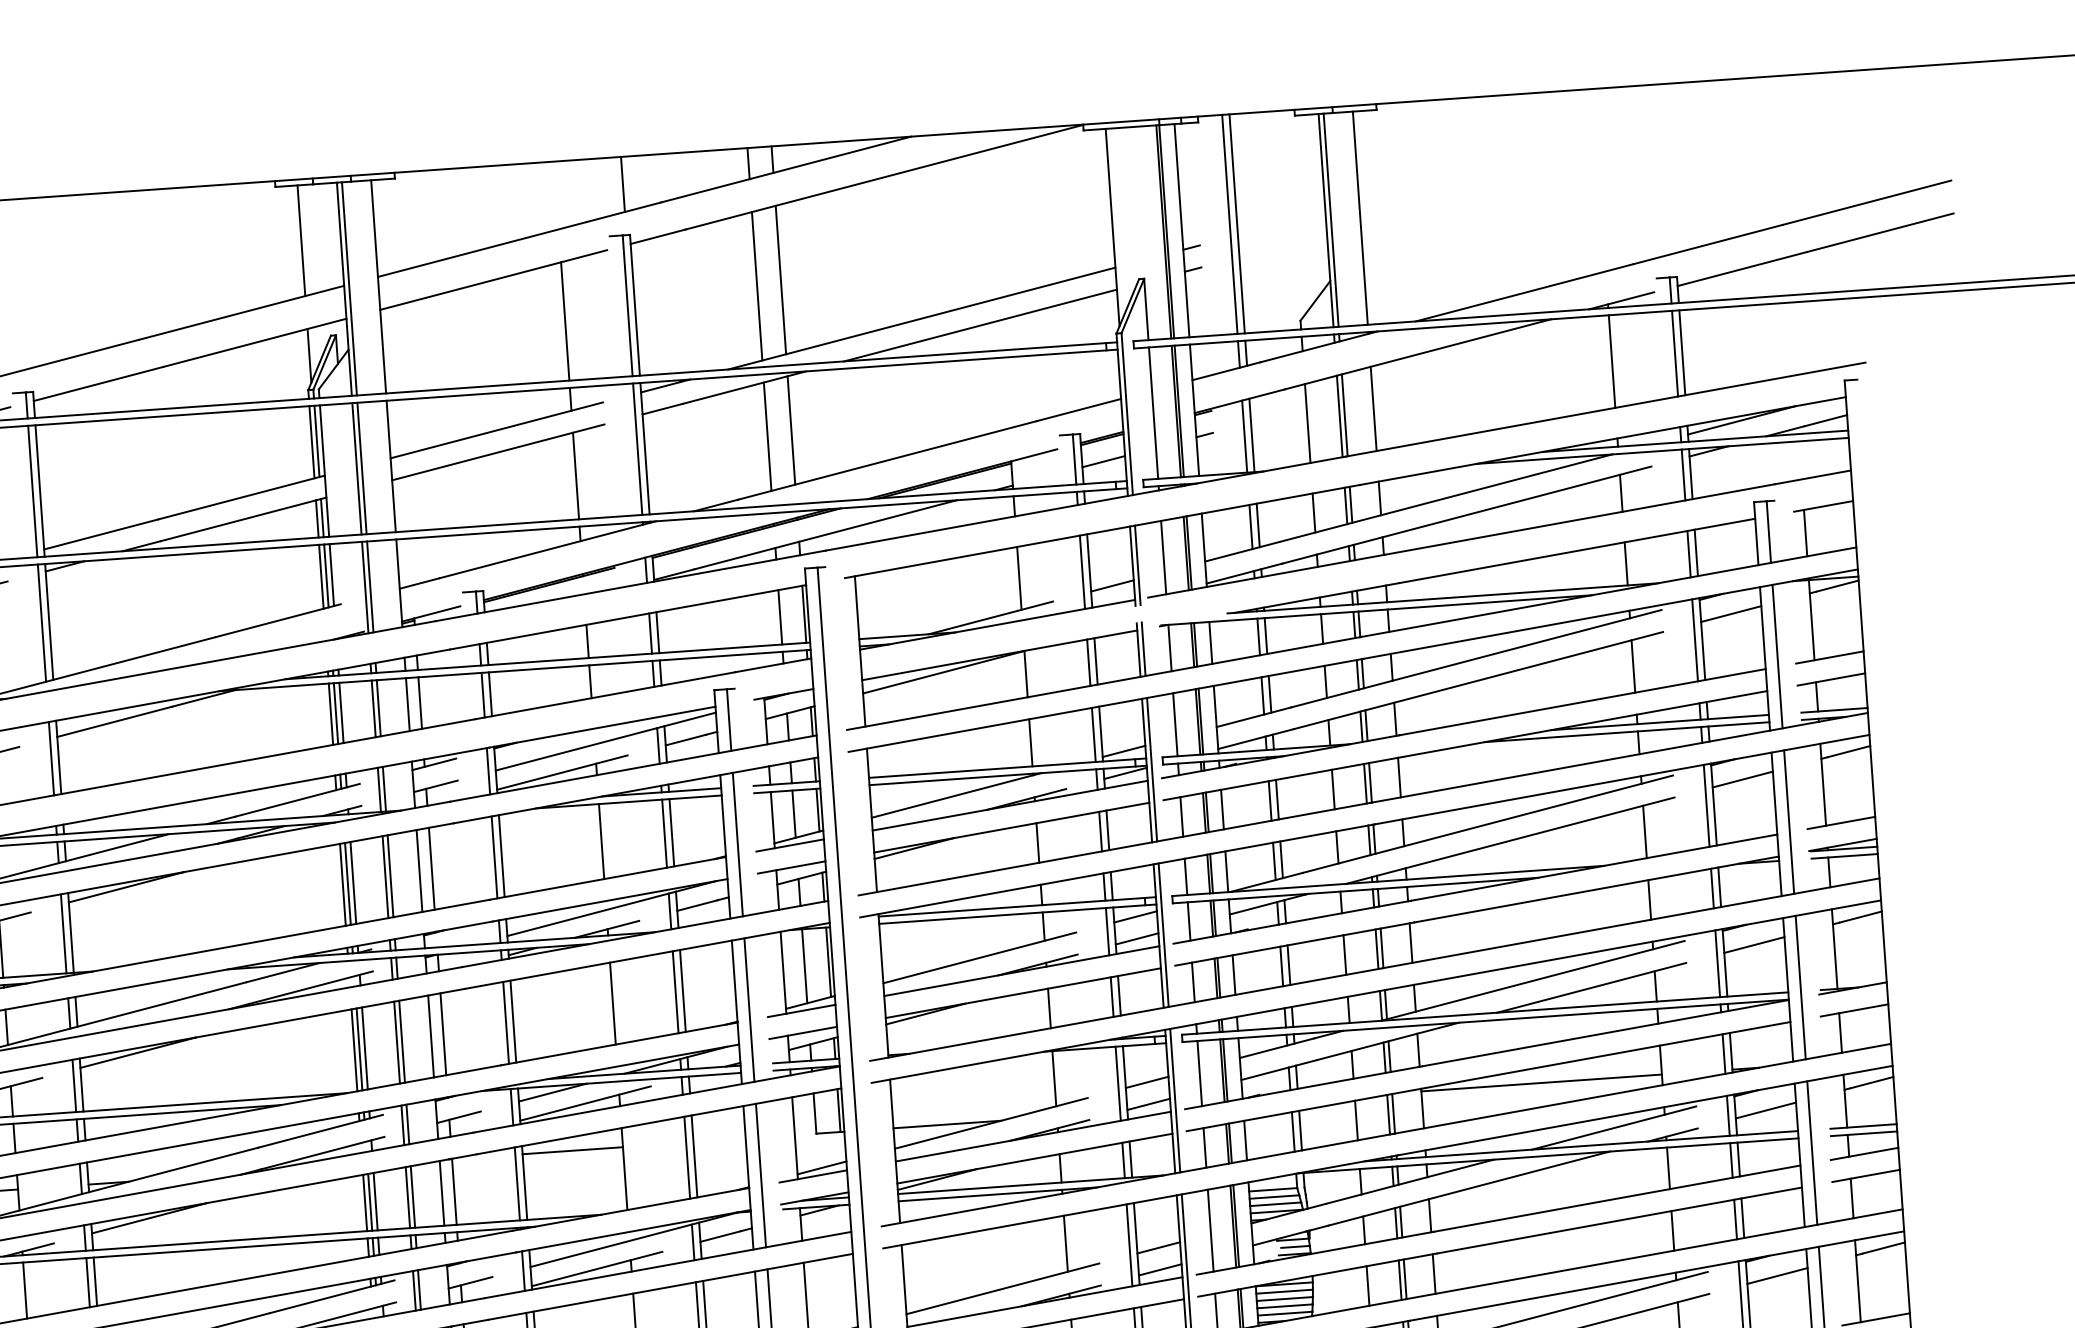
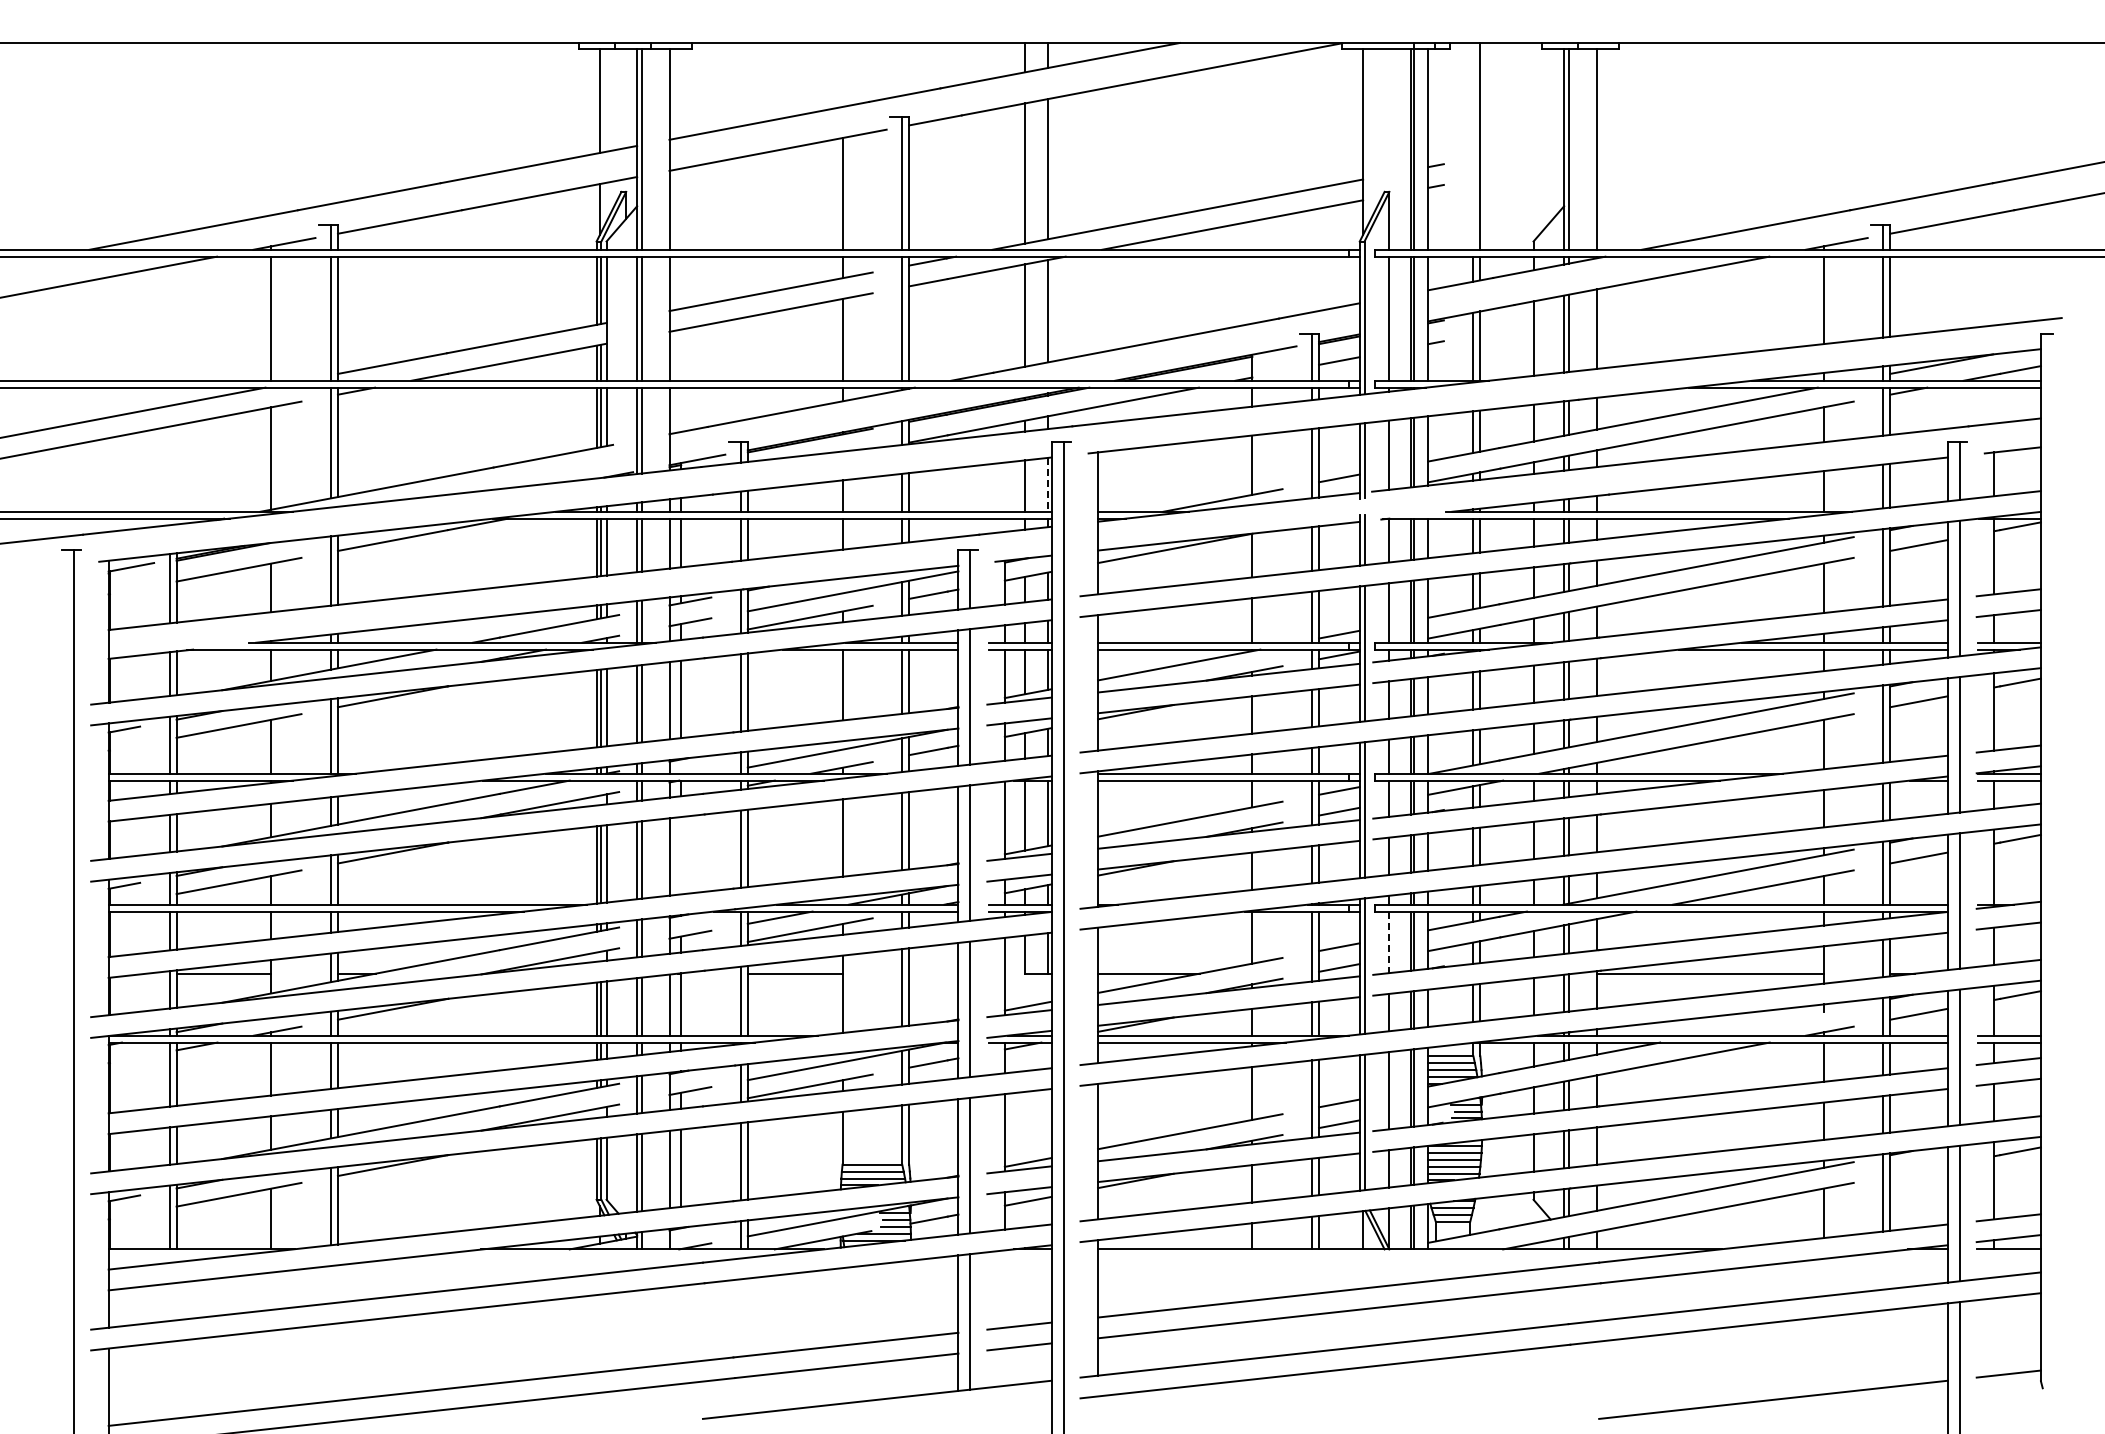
line: (622, 183) -> (905, 68), removed
line: (1229, 223) -> (1473, 145), removed
line: (803, 614) -> (1047, 484), solid -> dashed
line: (443, 1034) -> (681, 855), removed
line: (1199, 1073) -> (1389, 942), solid -> dashed
line: (1613, 1127) -> (1774, 1020), removed
line: (1776, 1275) -> (1918, 1170), removed

